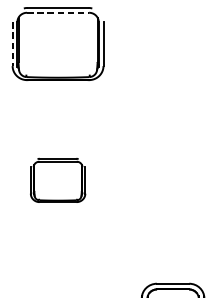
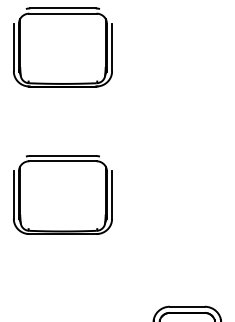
line: (57, 12) -> (62, 13), dashed -> solid
line: (12, 44) -> (13, 47), dashed -> solid
part: (57, 179) -> (62, 194), size x1.67

